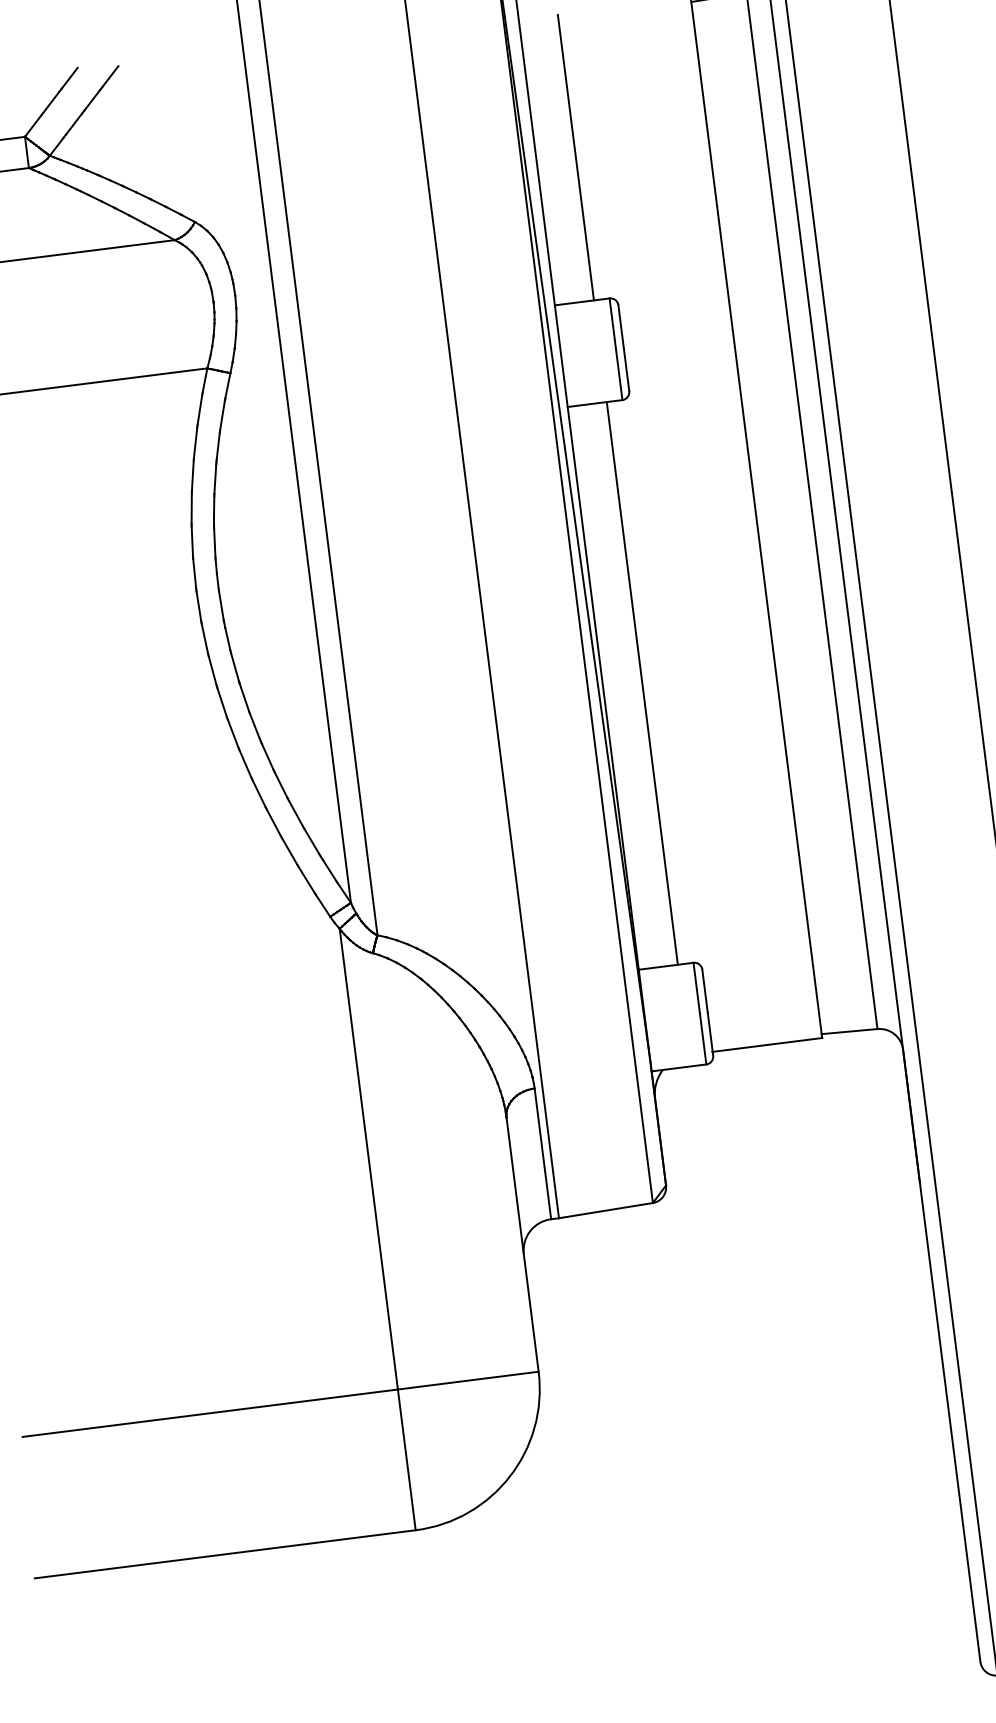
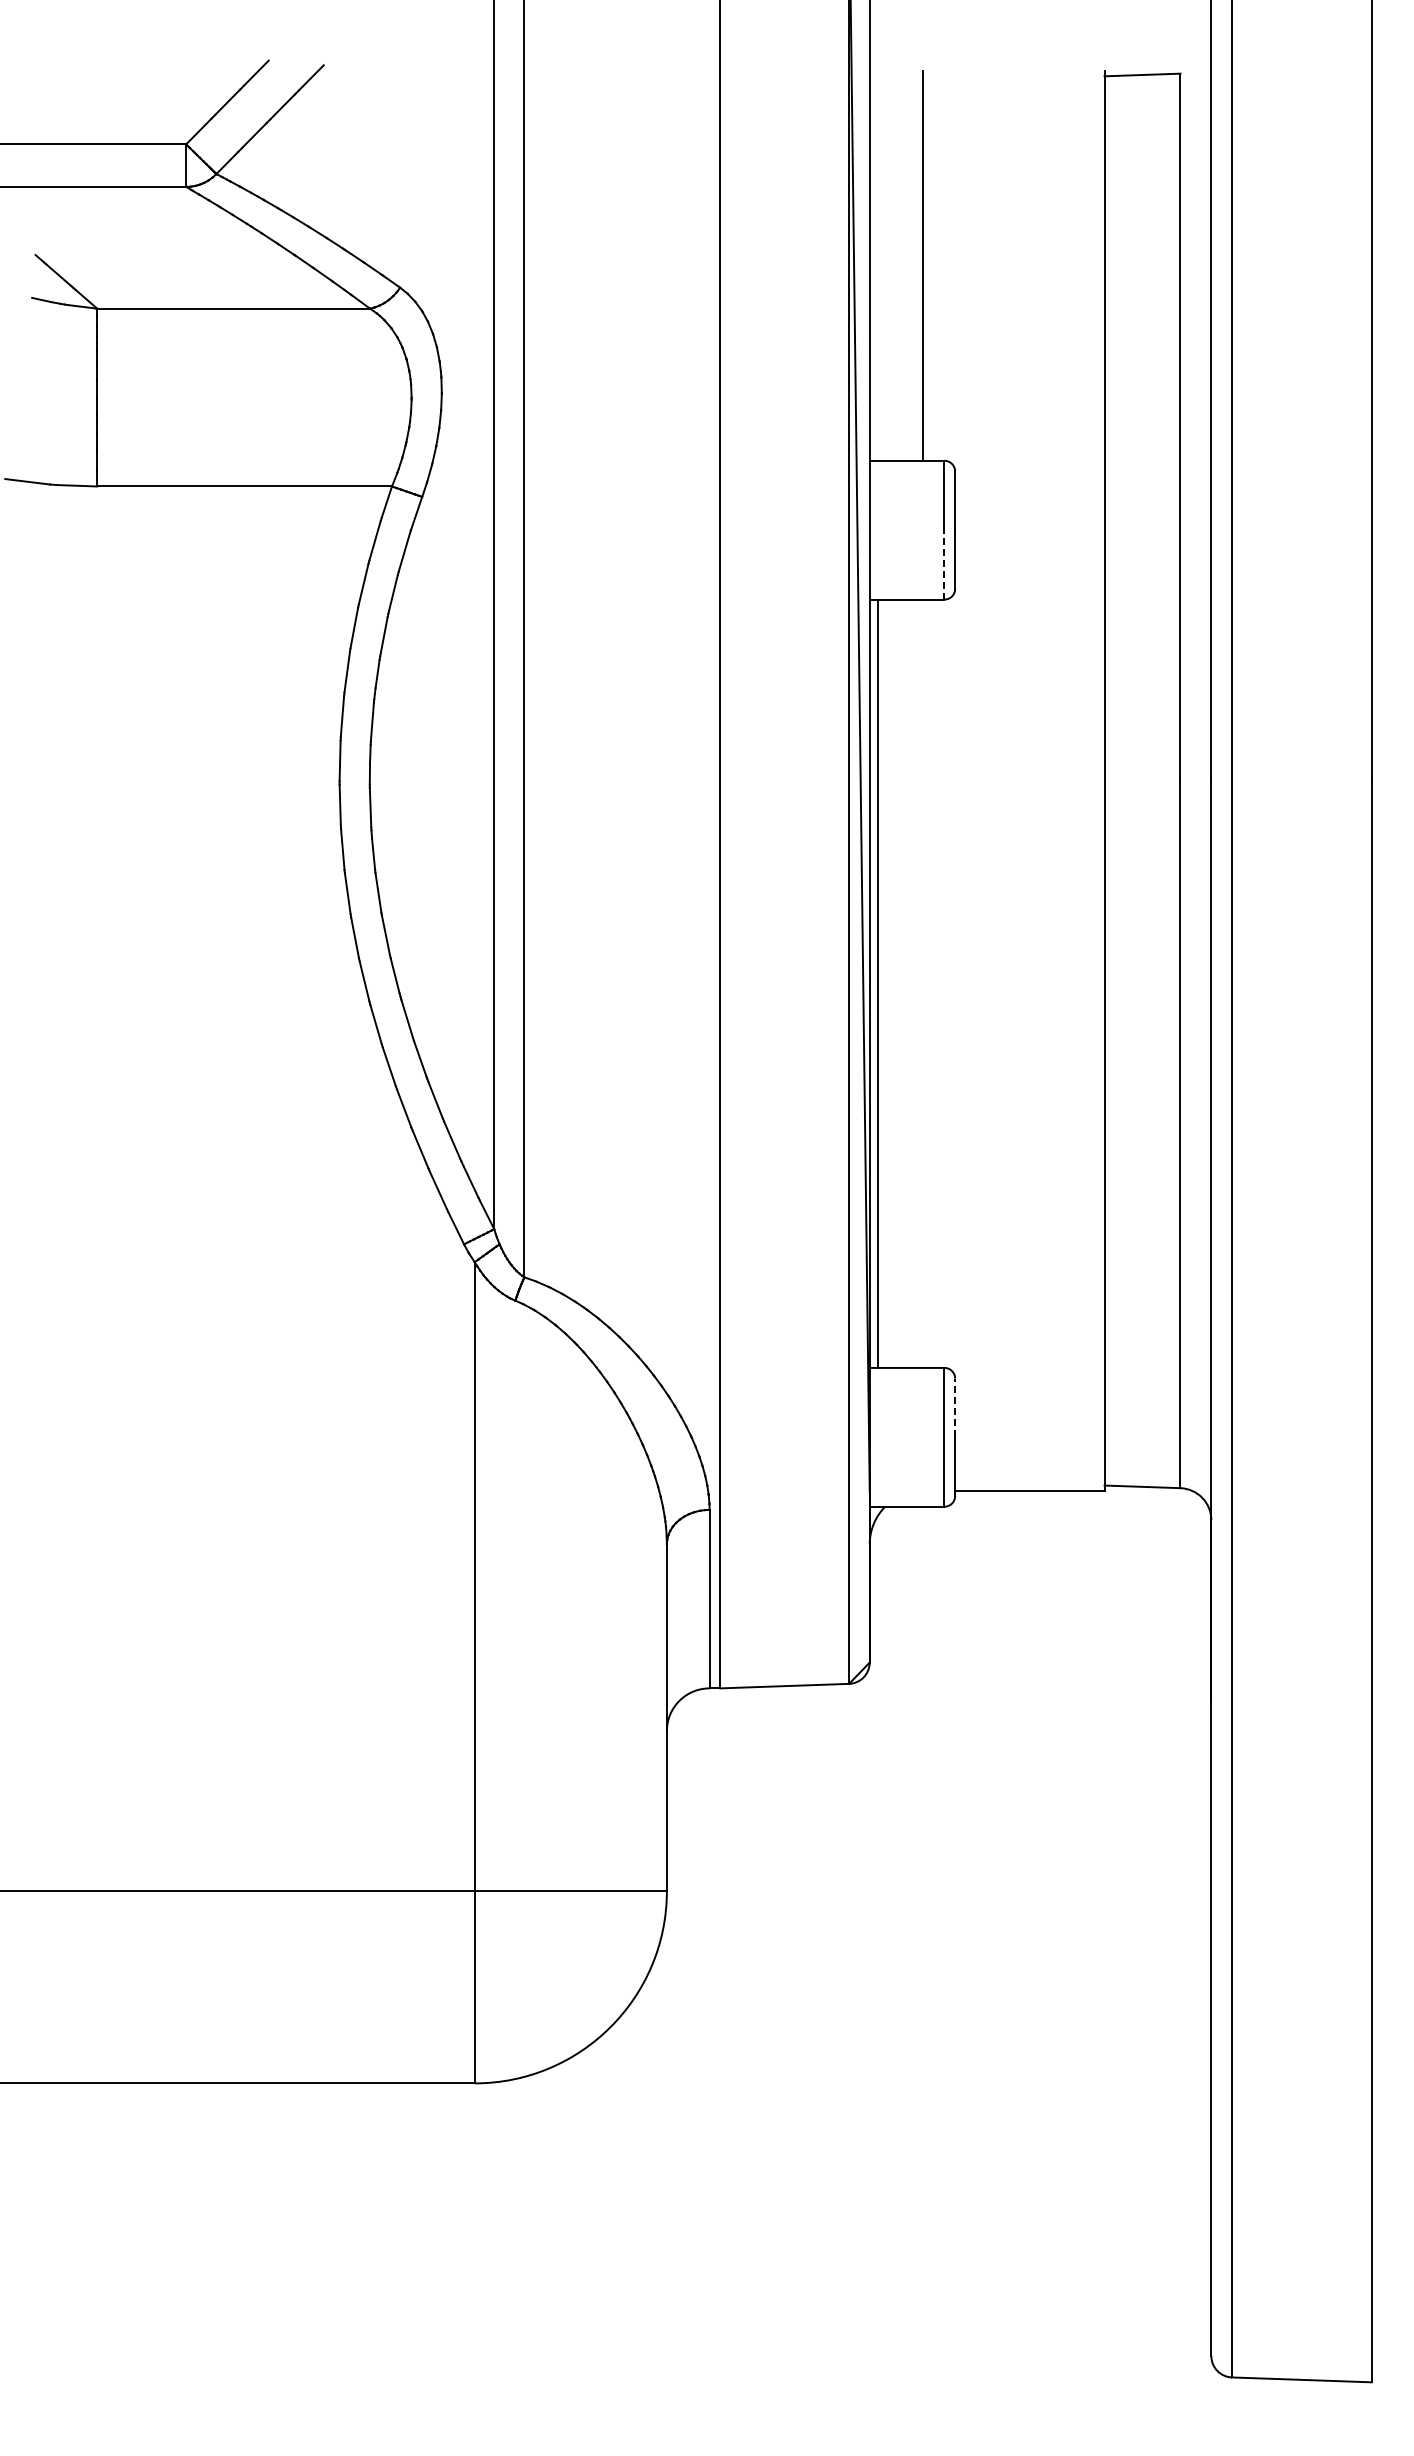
line: (619, 374) -> (944, 564), solid -> dashed
line: (642, 683) -> (878, 983), moved
line: (705, 990) -> (955, 1407), solid -> dashed

